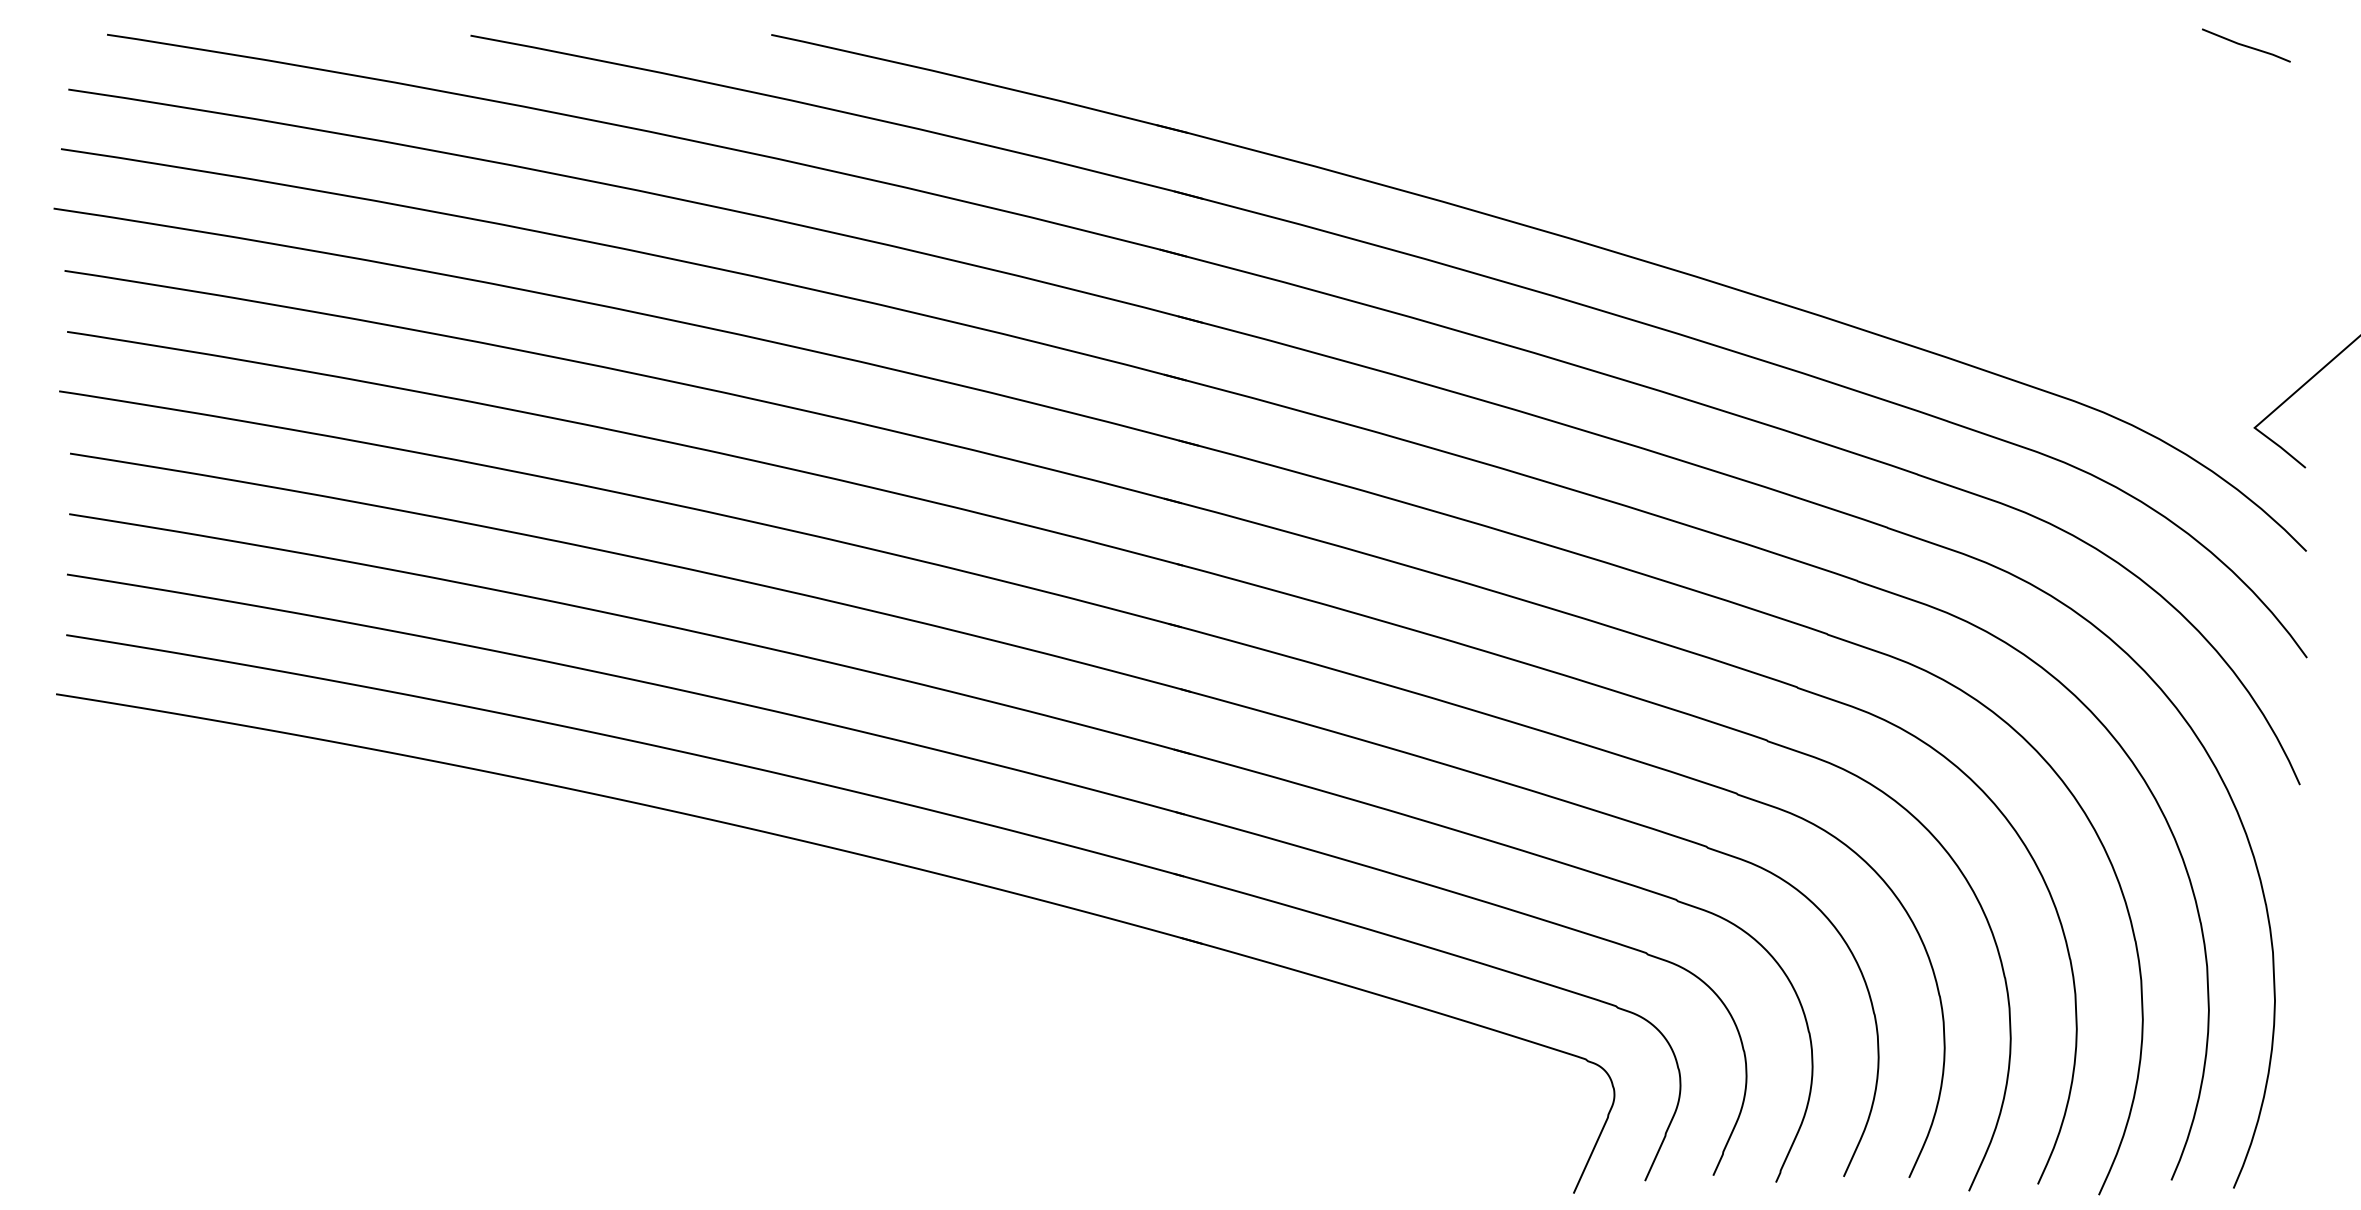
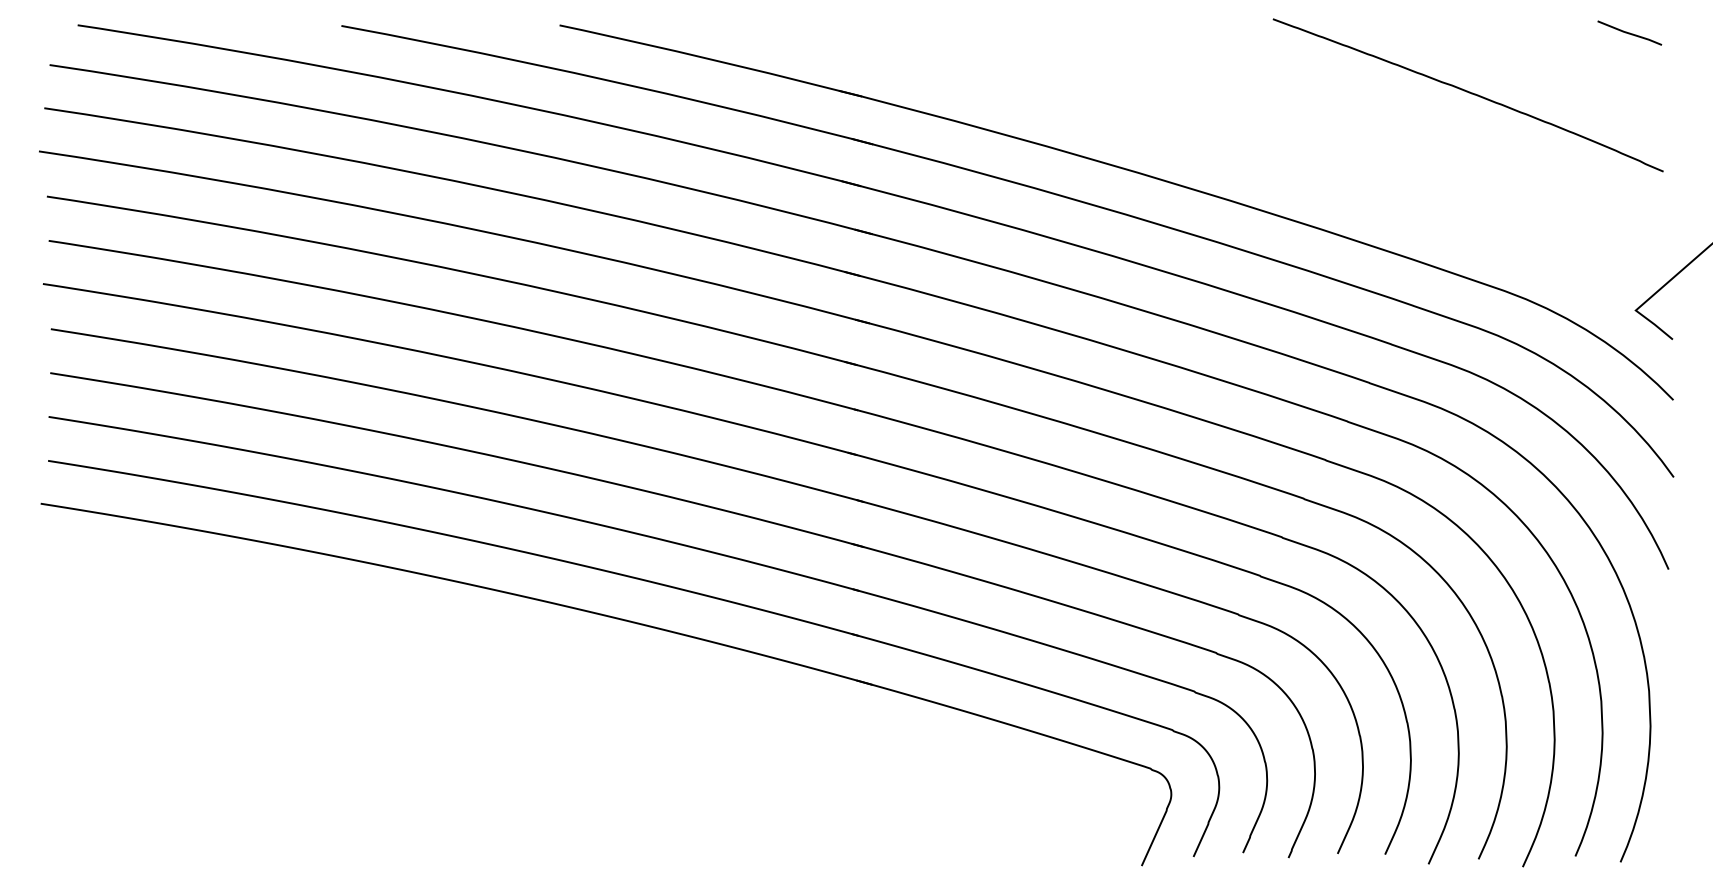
curve: (2025, 128) -> (1469, 93), added

